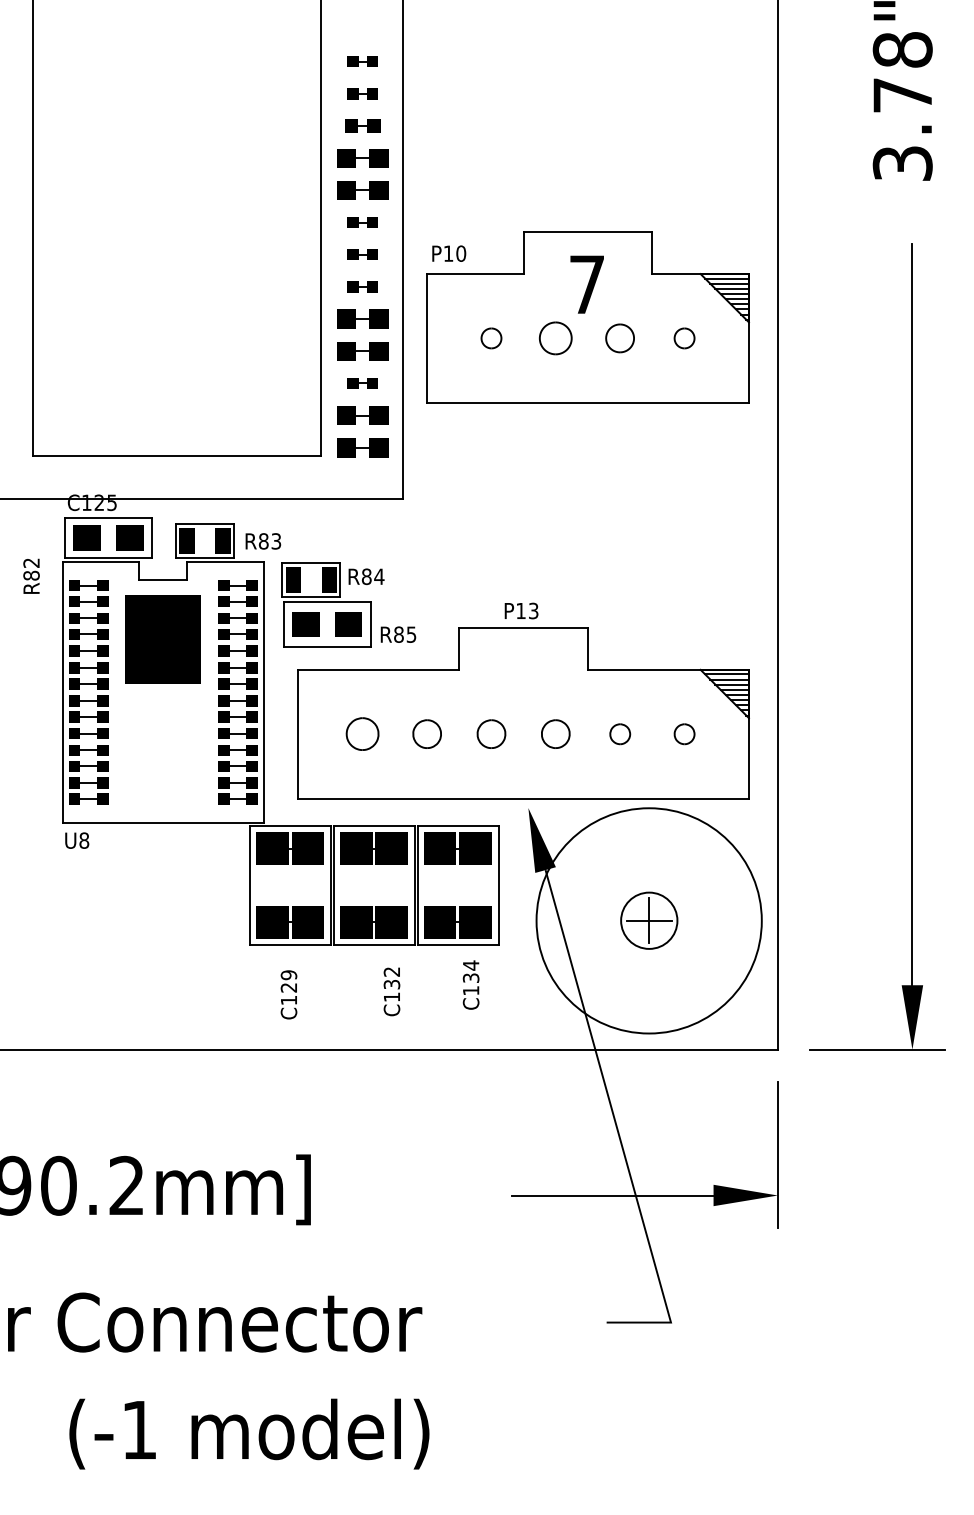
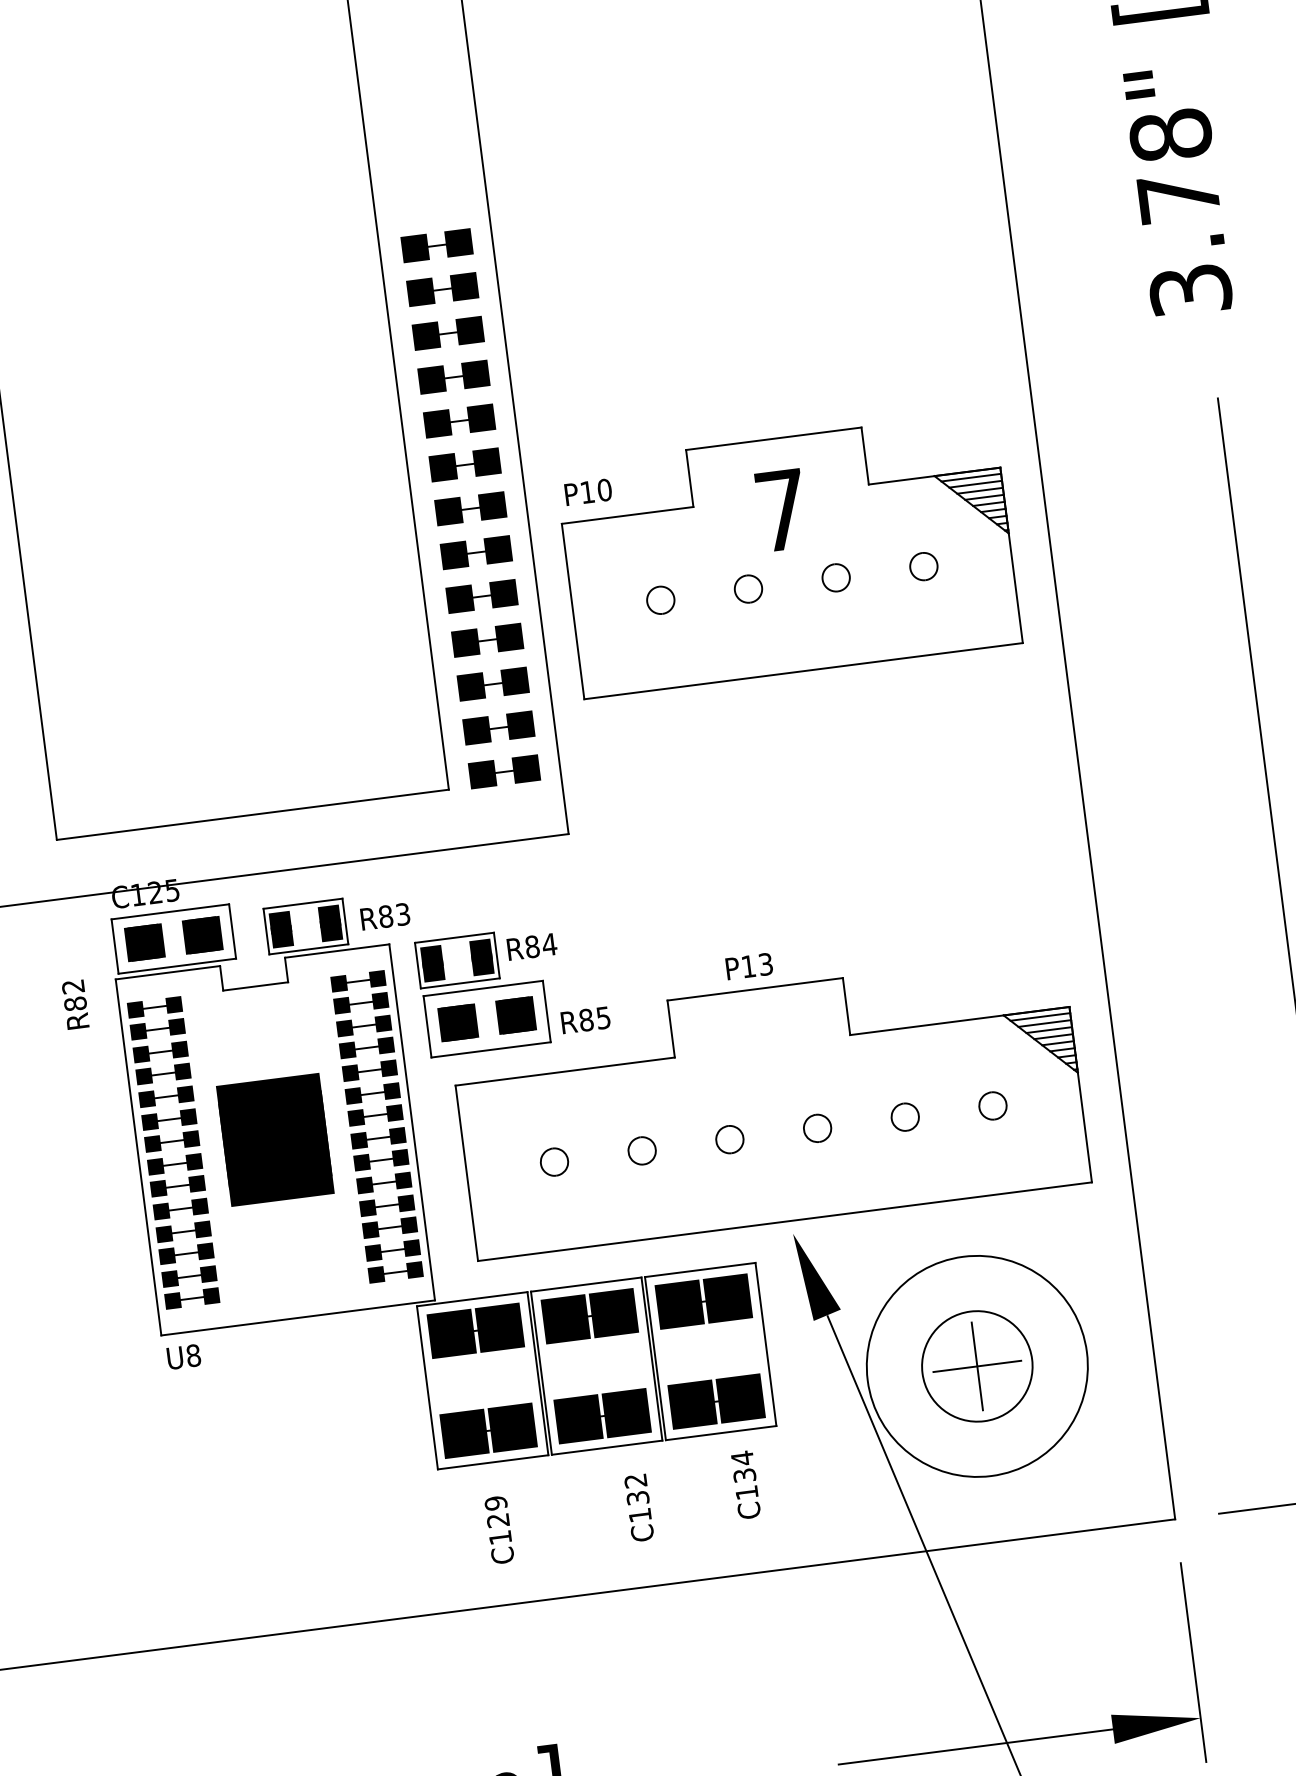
part: (362, 61) -> (436, 245), size x1.67
part: (362, 93) -> (442, 289), size x1.67
part: (362, 125) -> (447, 332), size x1.43
part: (362, 222) -> (464, 464), size x1.67
part: (362, 254) -> (470, 508), size x1.67
part: (362, 286) -> (475, 552), size x1.67
part: (555, 338) -> (748, 589), size x0.62
part: (620, 338) -> (836, 577), size x0.71
part: (362, 383) -> (492, 684), size x1.67
part: (162, 639) -> (274, 1140), moved
part: (362, 734) -> (554, 1162), size x0.62
part: (426, 734) -> (641, 1151), size x0.71
part: (491, 734) -> (729, 1139), size x0.71
part: (555, 734) -> (817, 1128), size x0.71
circle: (648, 920) -> (976, 1366), size x0.71
part: (649, 920) -> (977, 1365), size x1.43

